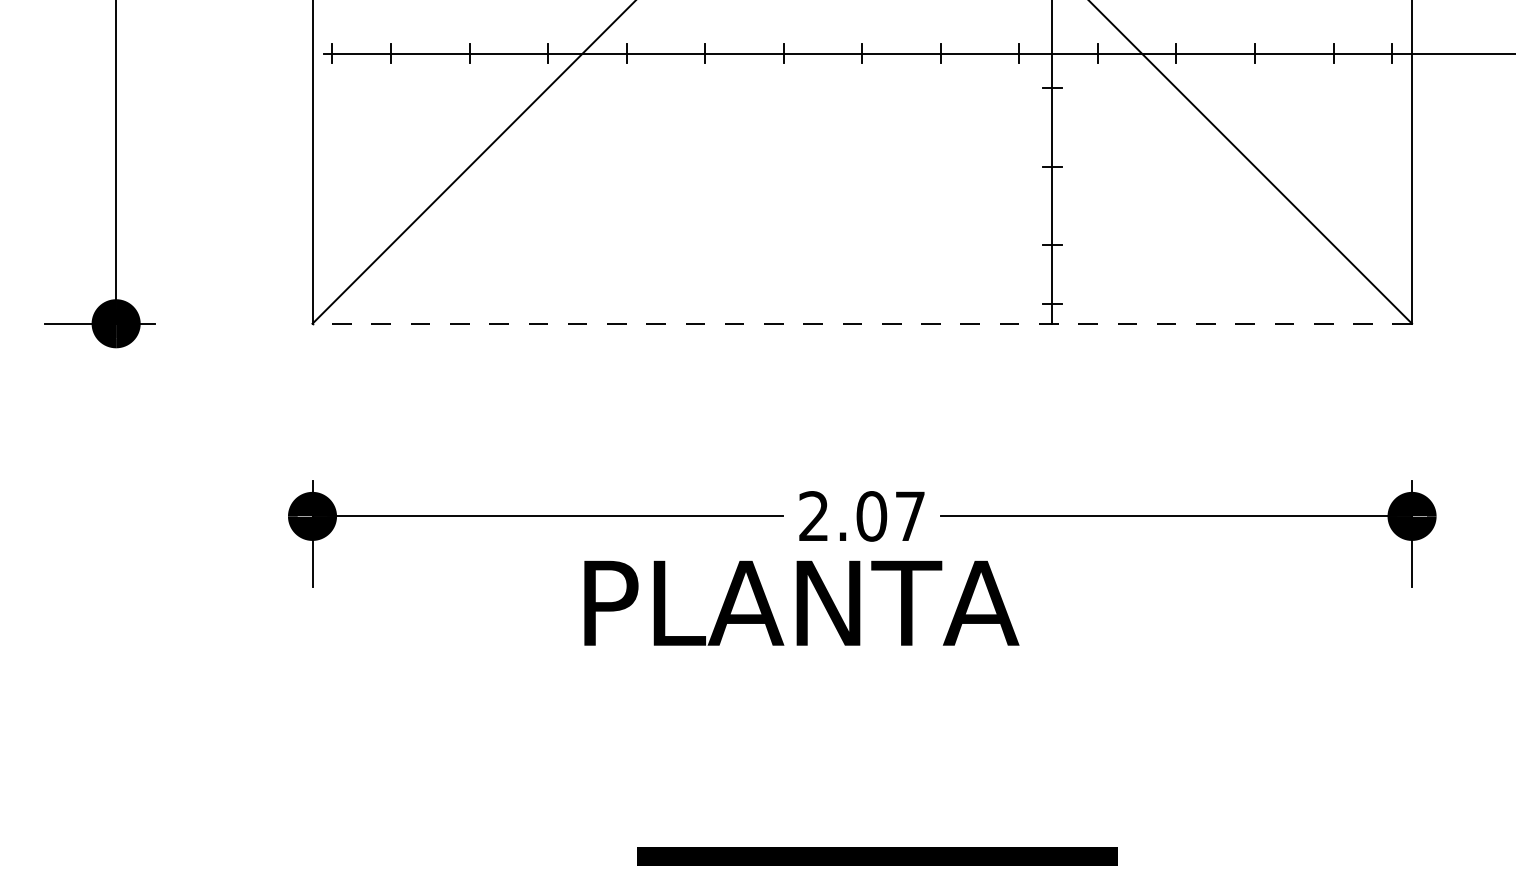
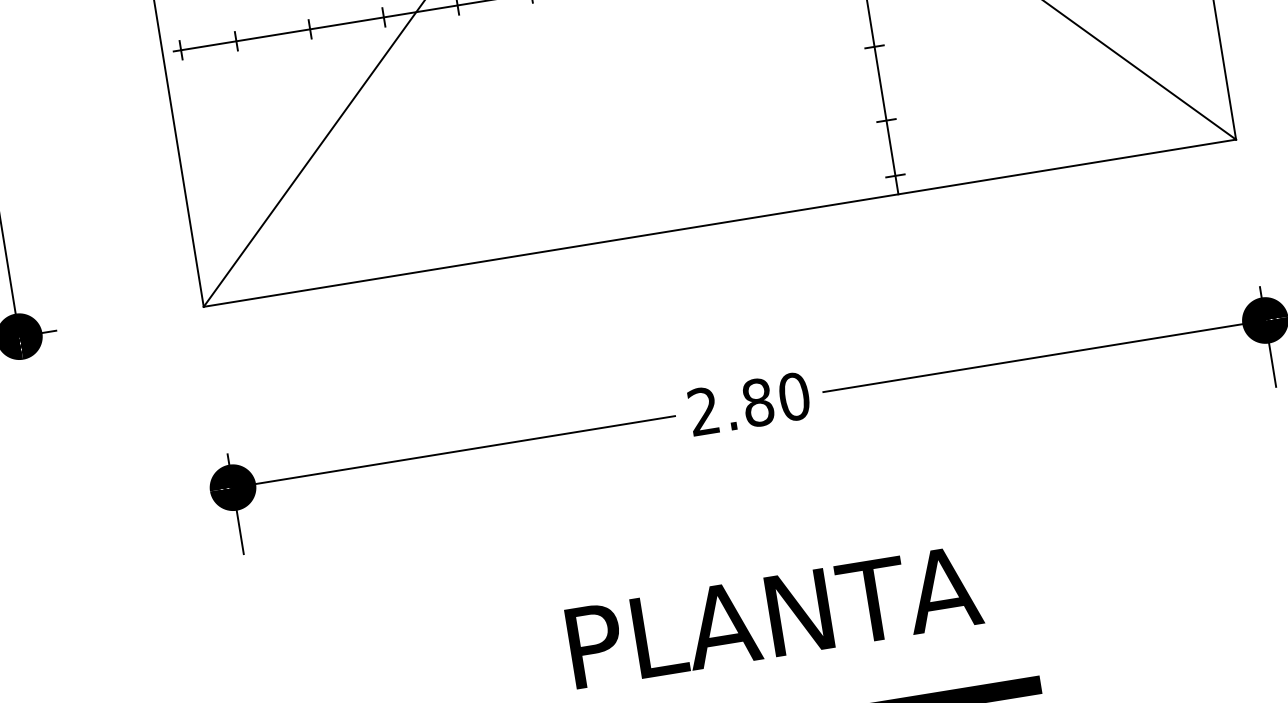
line: (862, 323) -> (720, 222), dashed -> solid
text: (890, 516) -> (775, 399), 2.07 -> 2.80
text: (801, 602) -> (774, 615), moved

